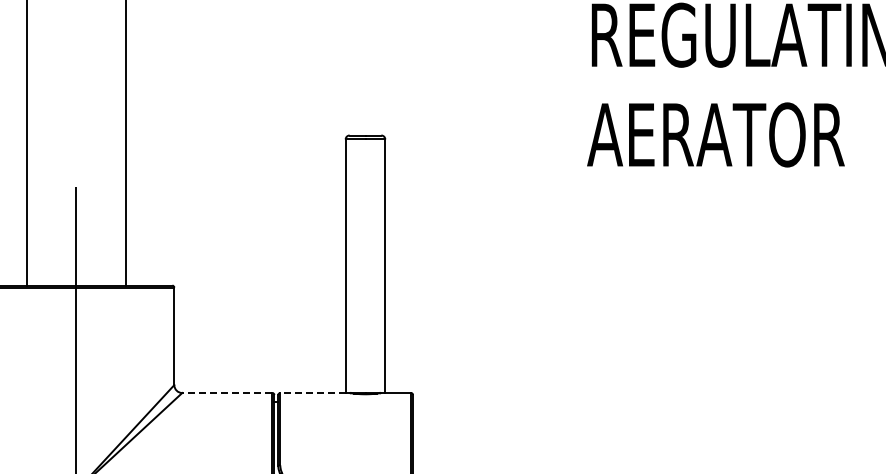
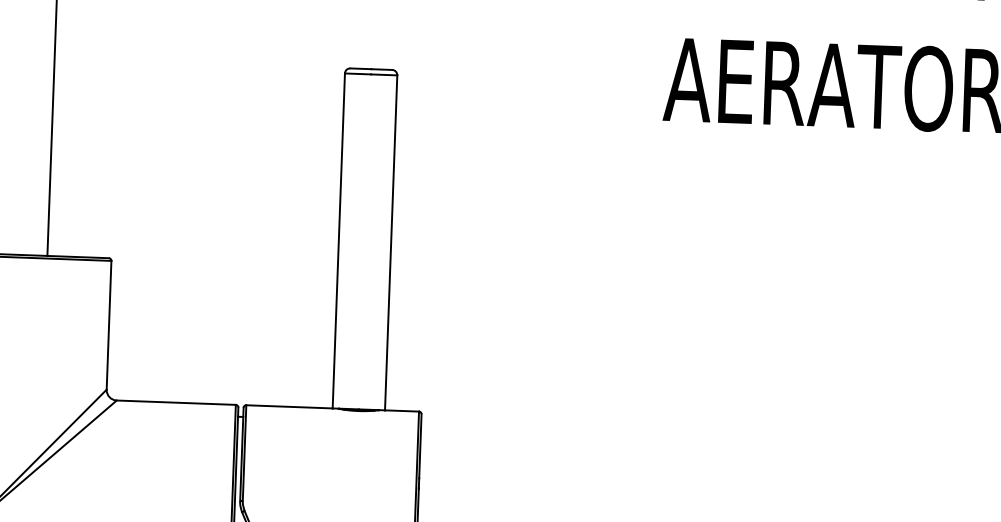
line: (226, 393) -> (175, 403), dashed -> solid
line: (313, 393) -> (290, 407), dashed -> solid

